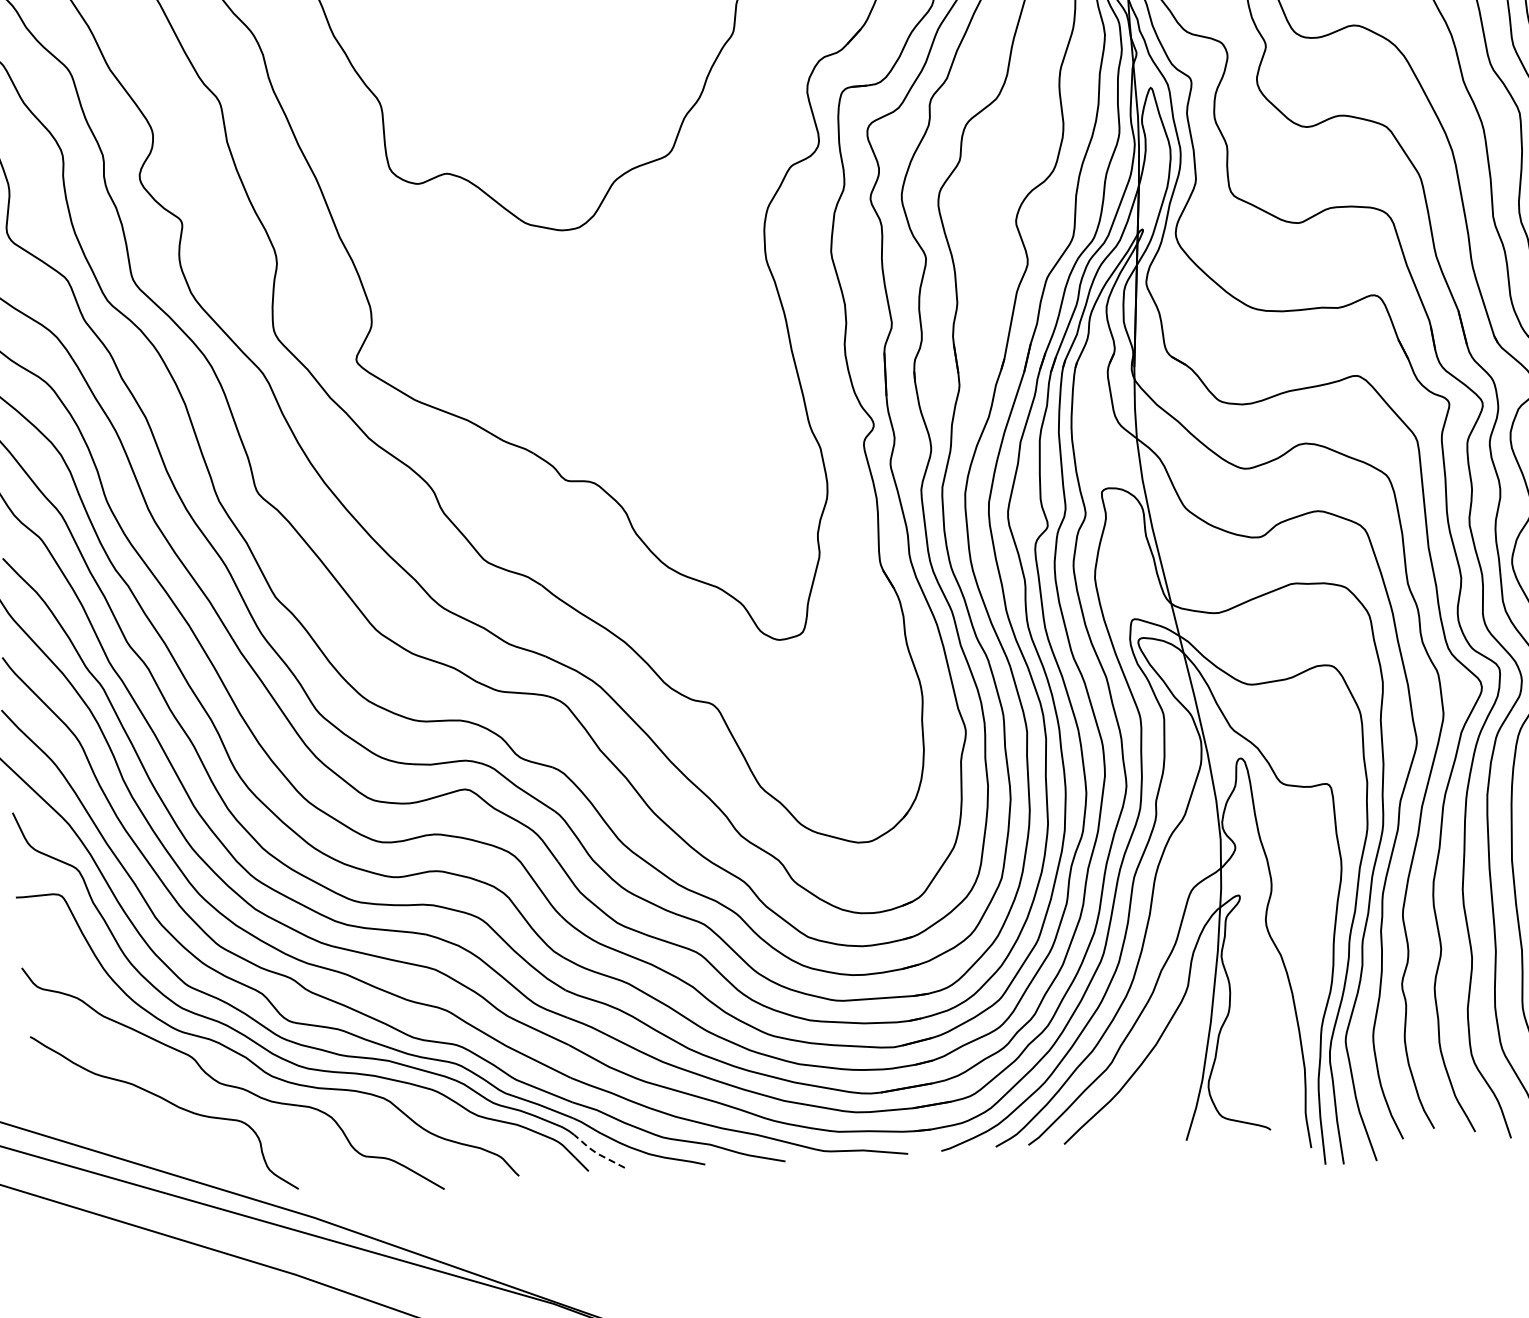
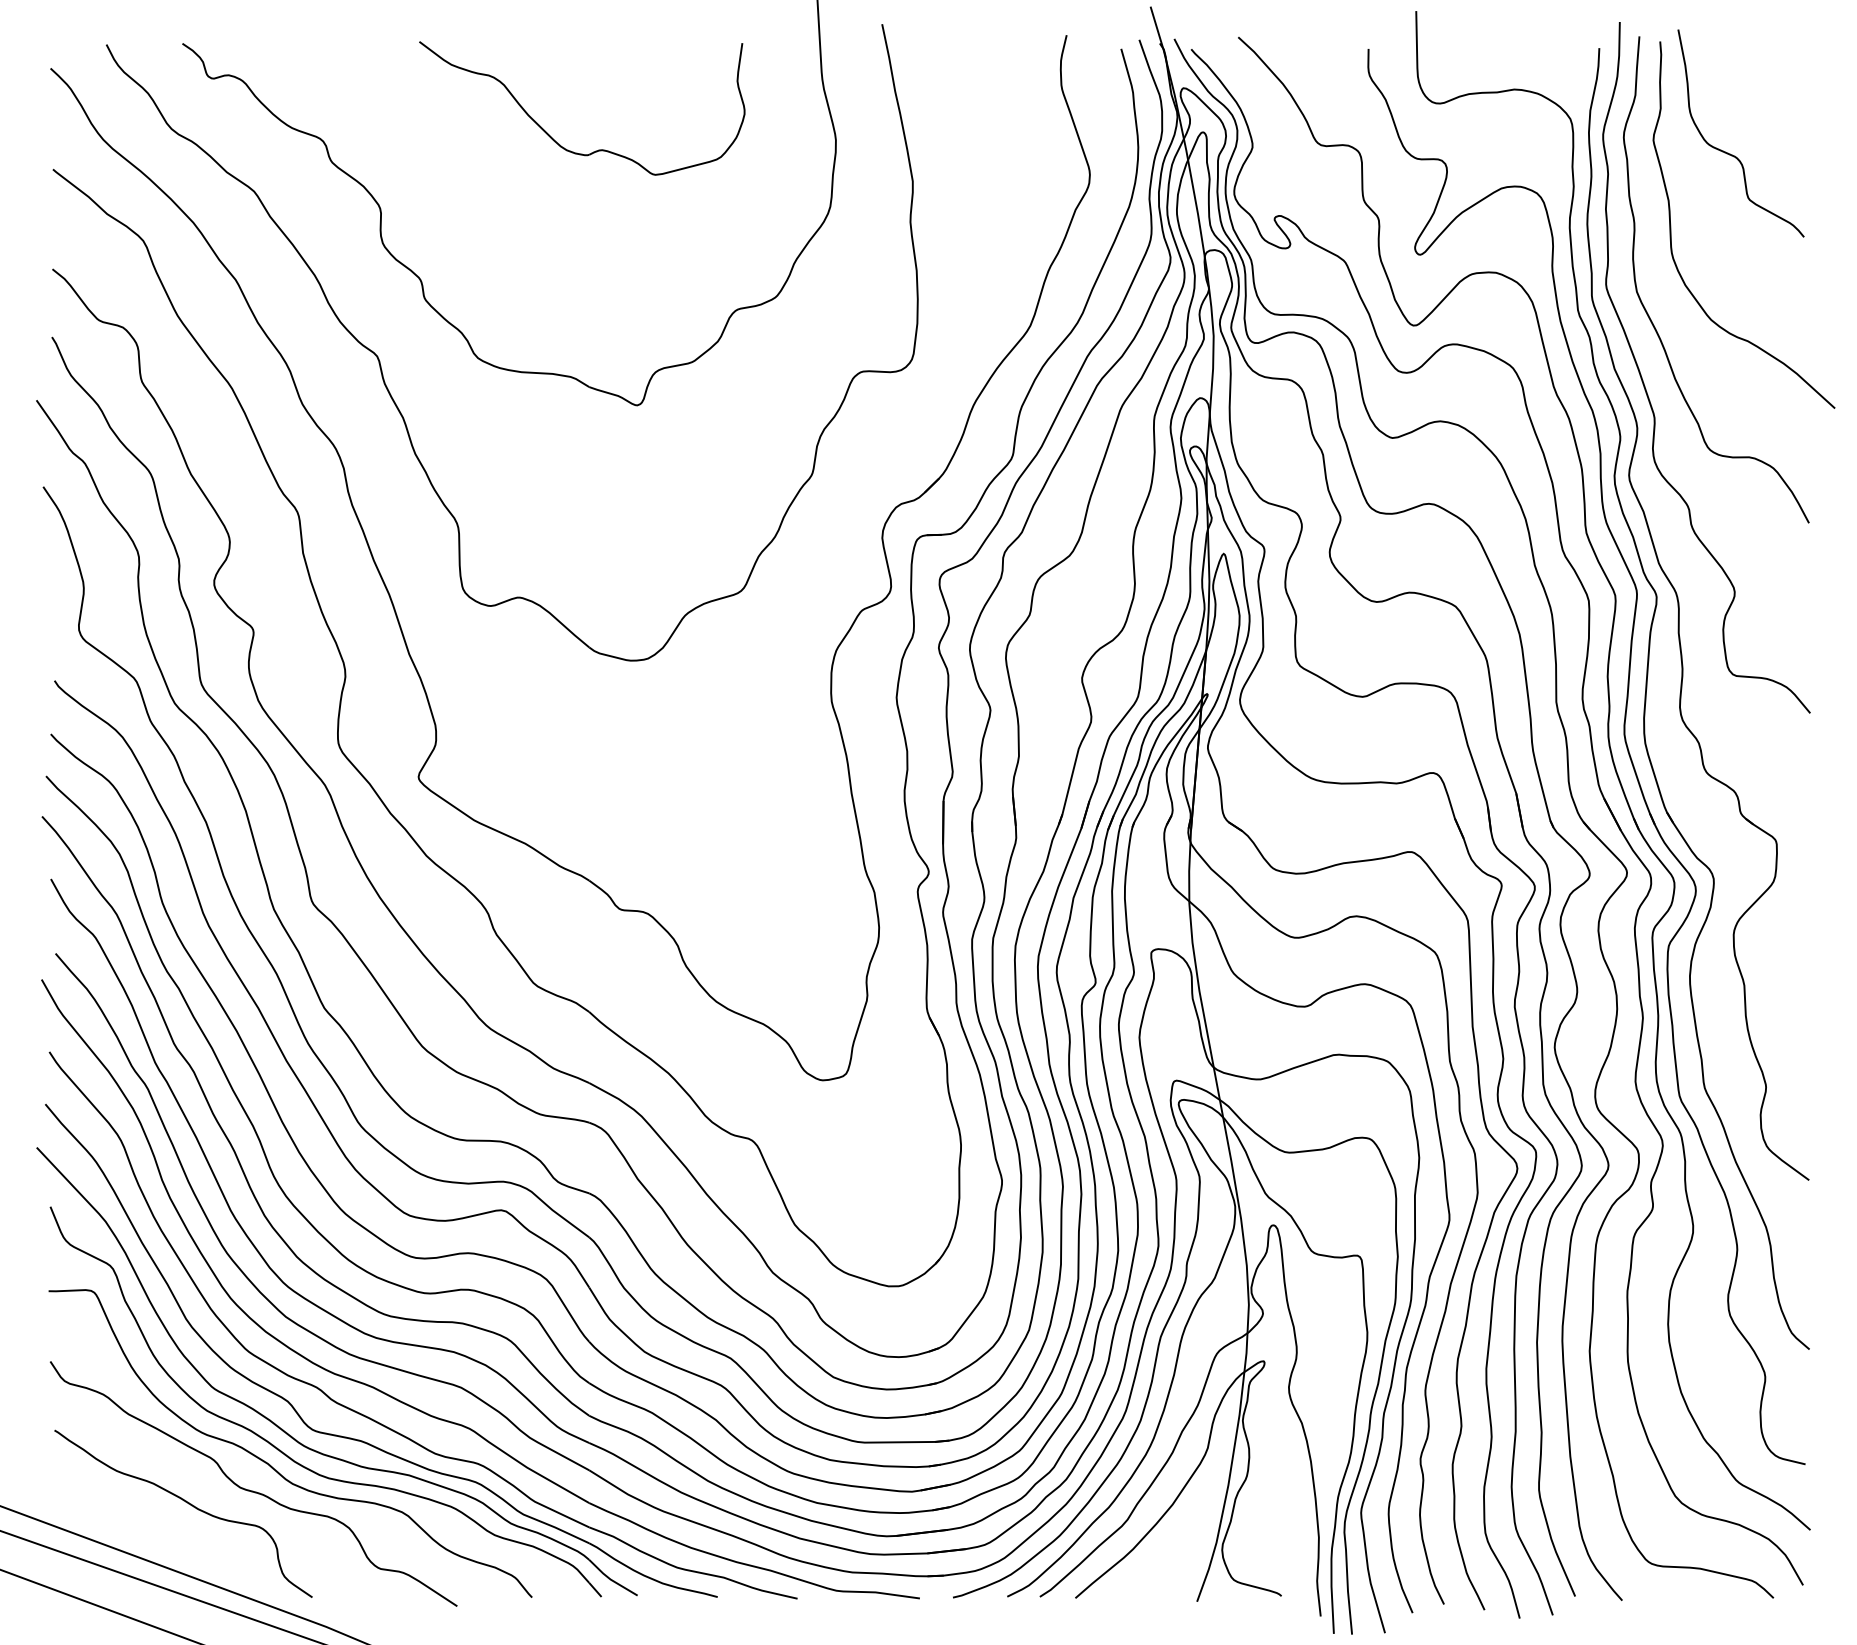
line: (596, 1153) -> (610, 1579), dashed -> solid

